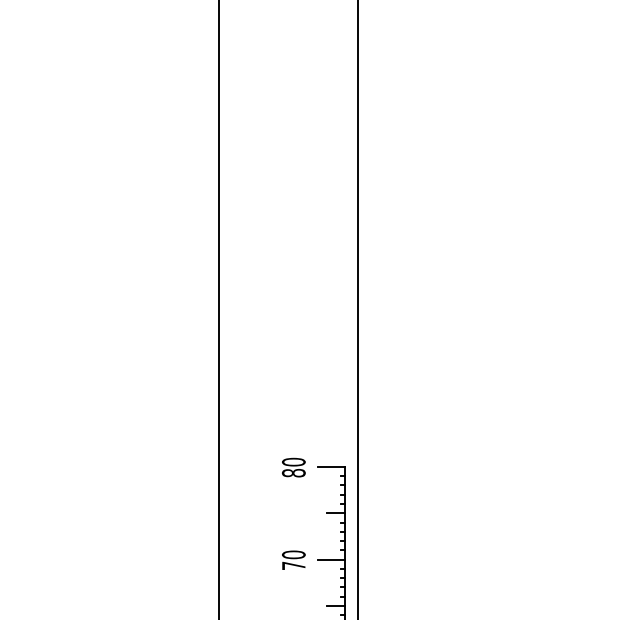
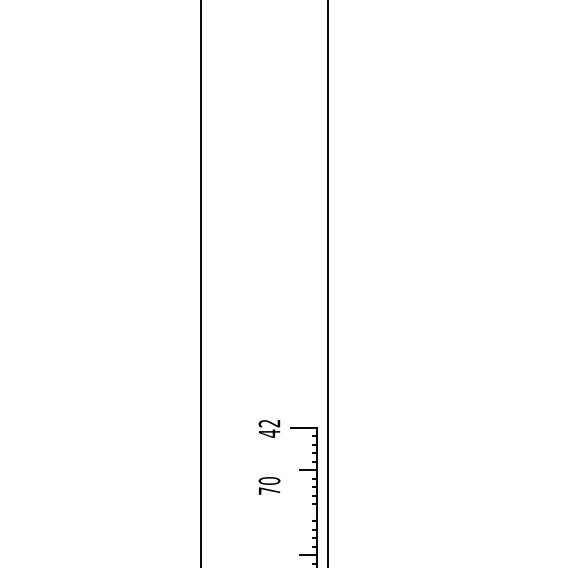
text: (293, 467) -> (269, 428), 80 -> 42
text: (293, 559) -> (269, 485), moved
line: (331, 559) -> (304, 512), removed

